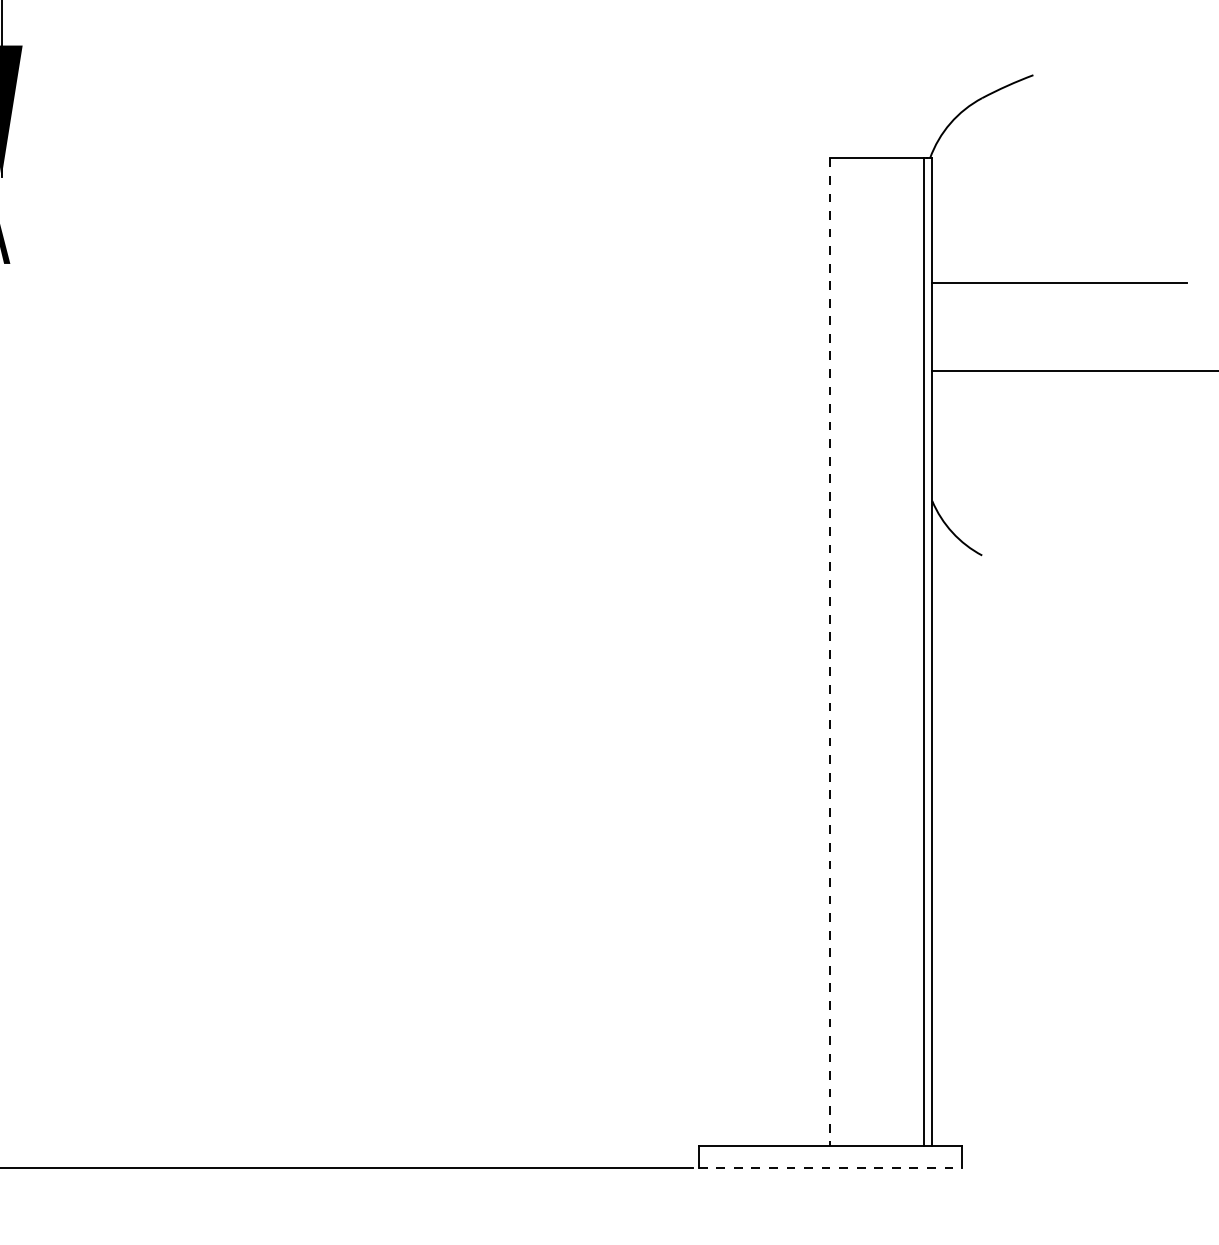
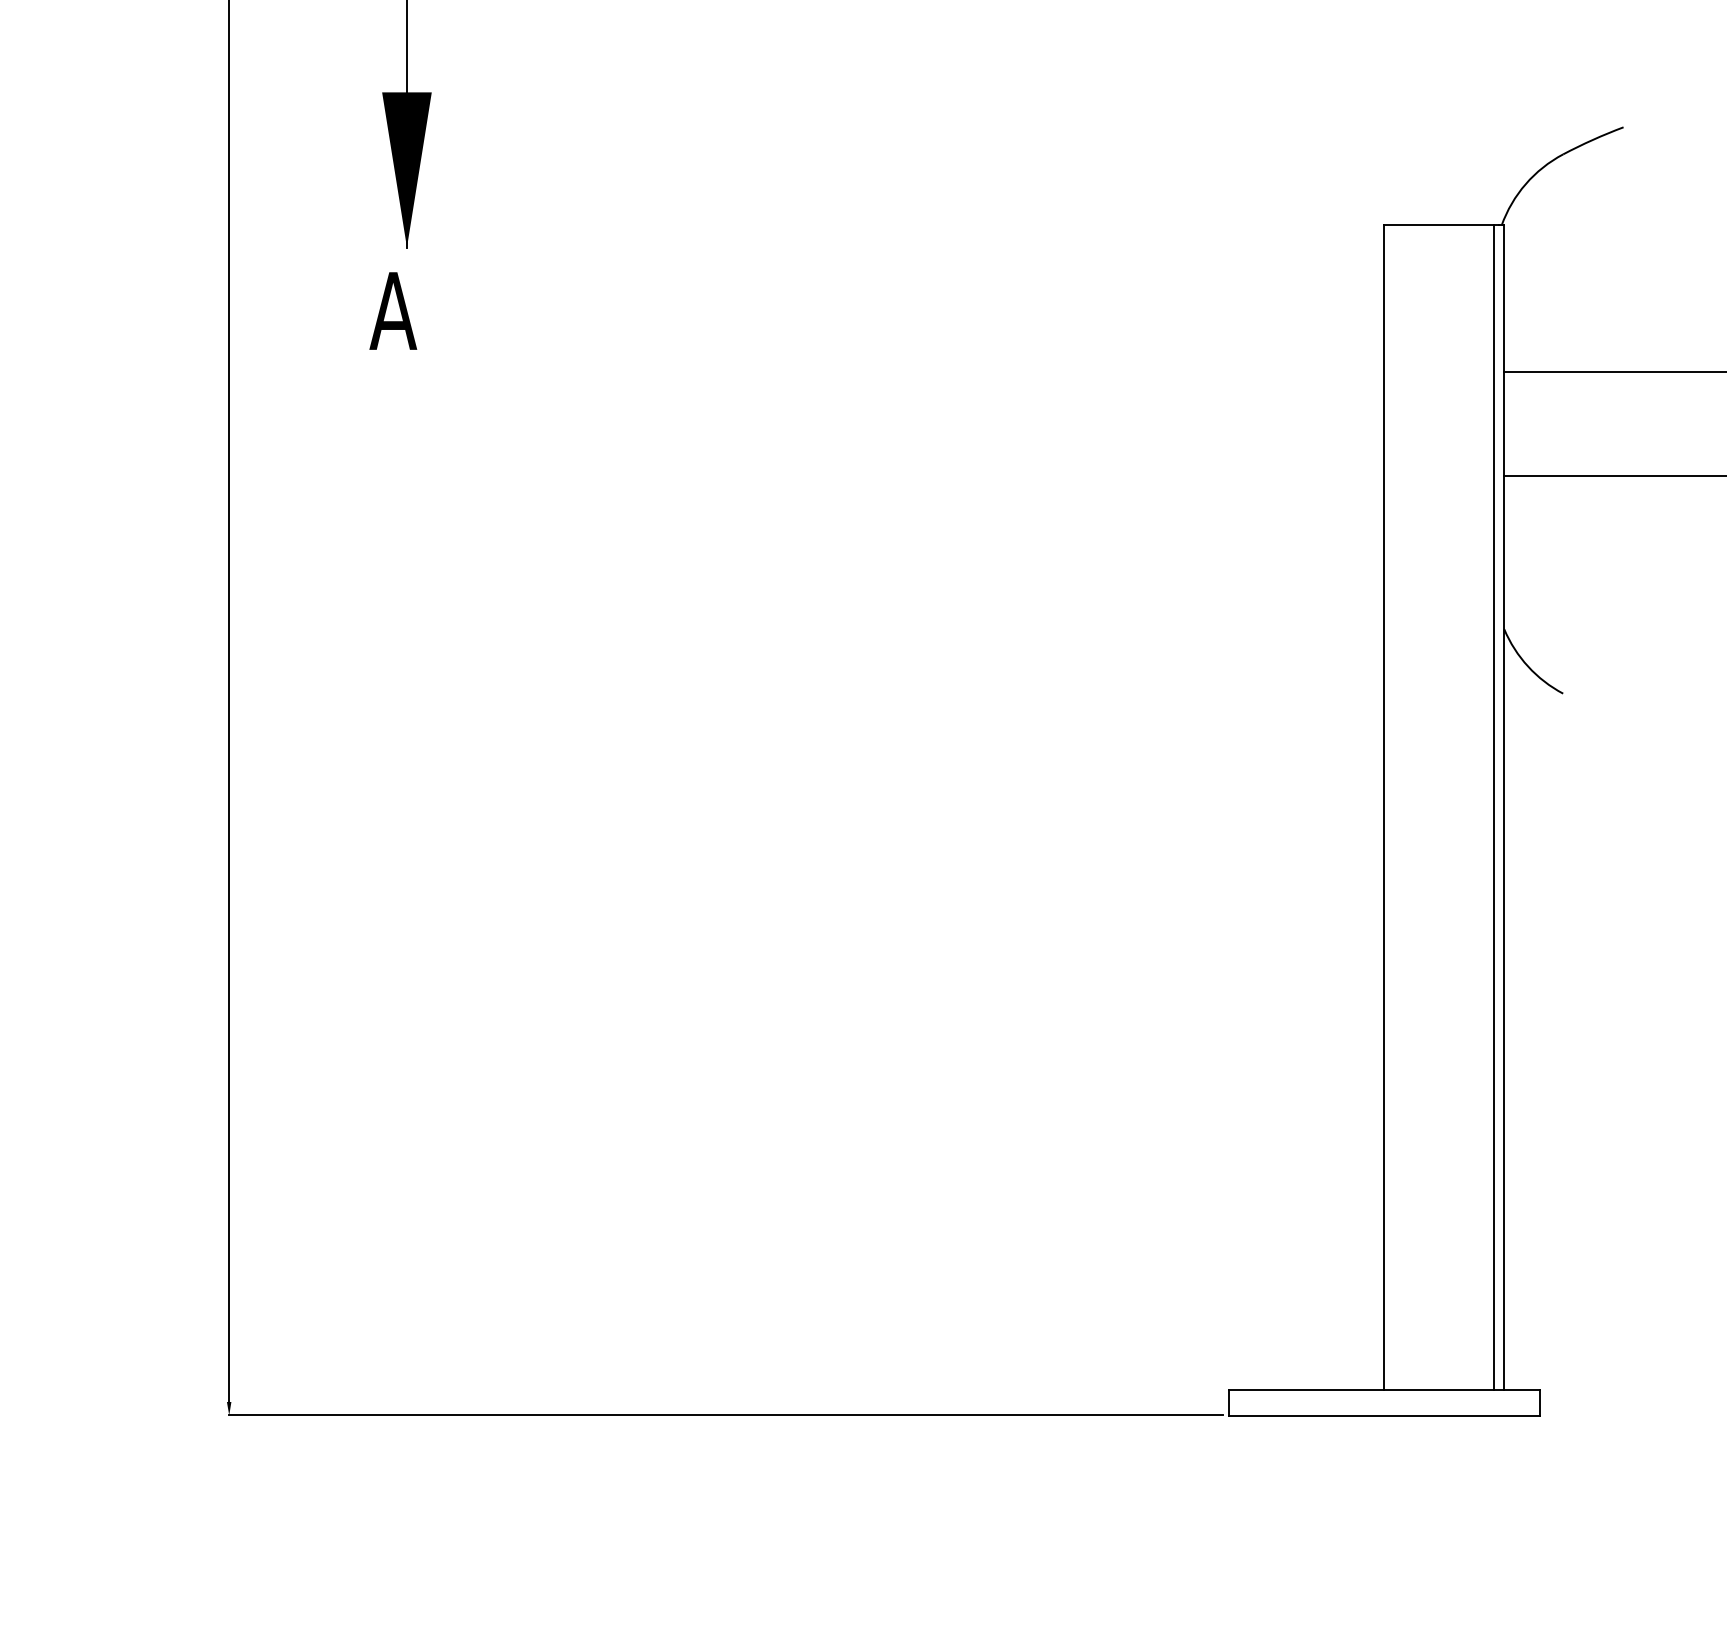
line: (830, 652) -> (1384, 808), dashed -> solid
line: (830, 1167) -> (1384, 1415), dashed -> solid

